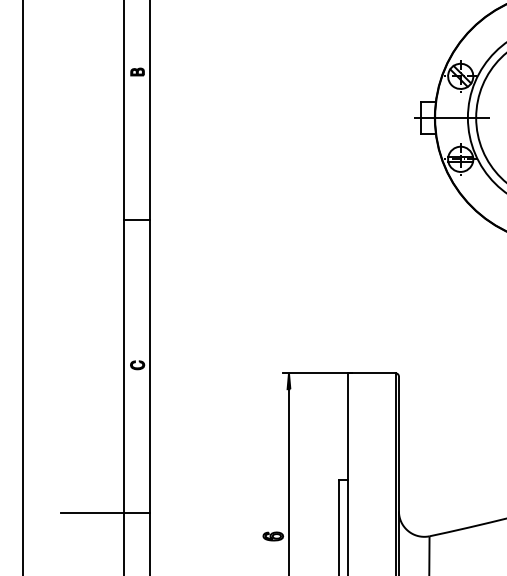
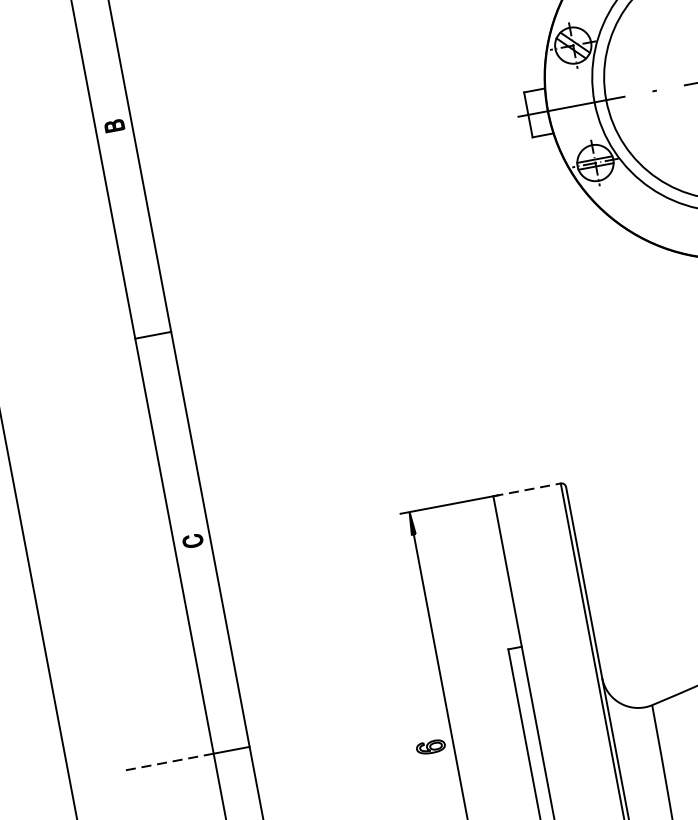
line: (371, 373) -> (526, 490), solid -> dashed
line: (92, 512) -> (168, 761), solid -> dashed

